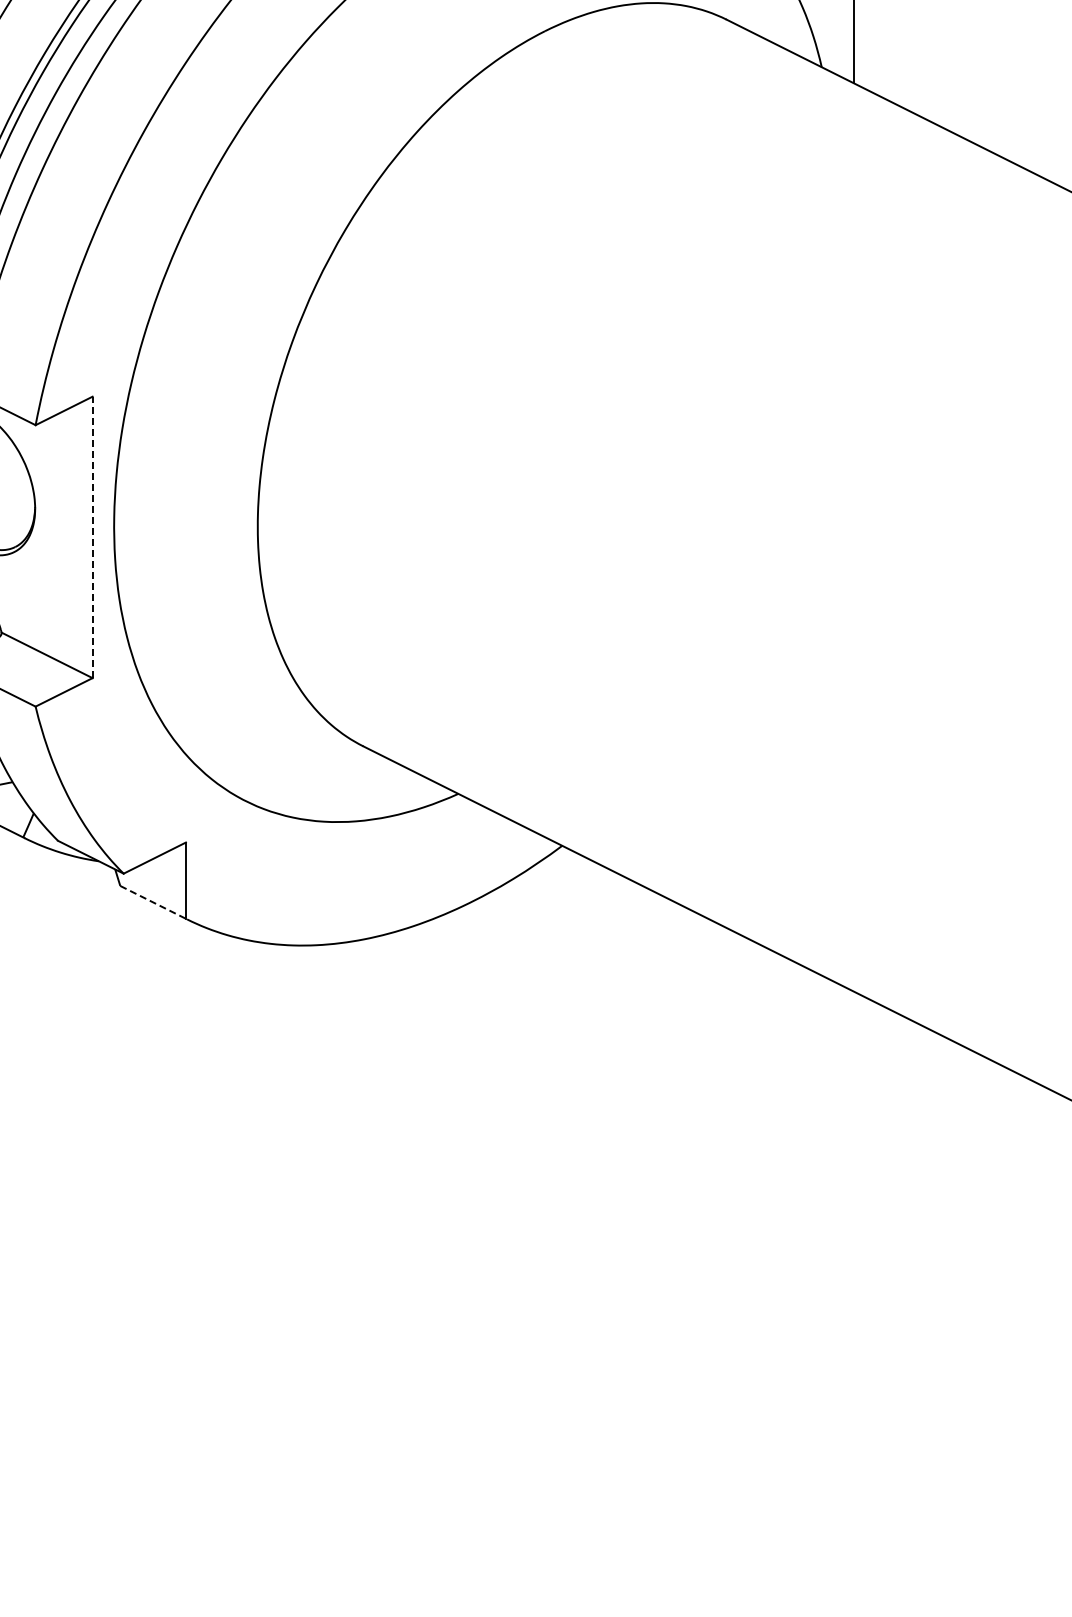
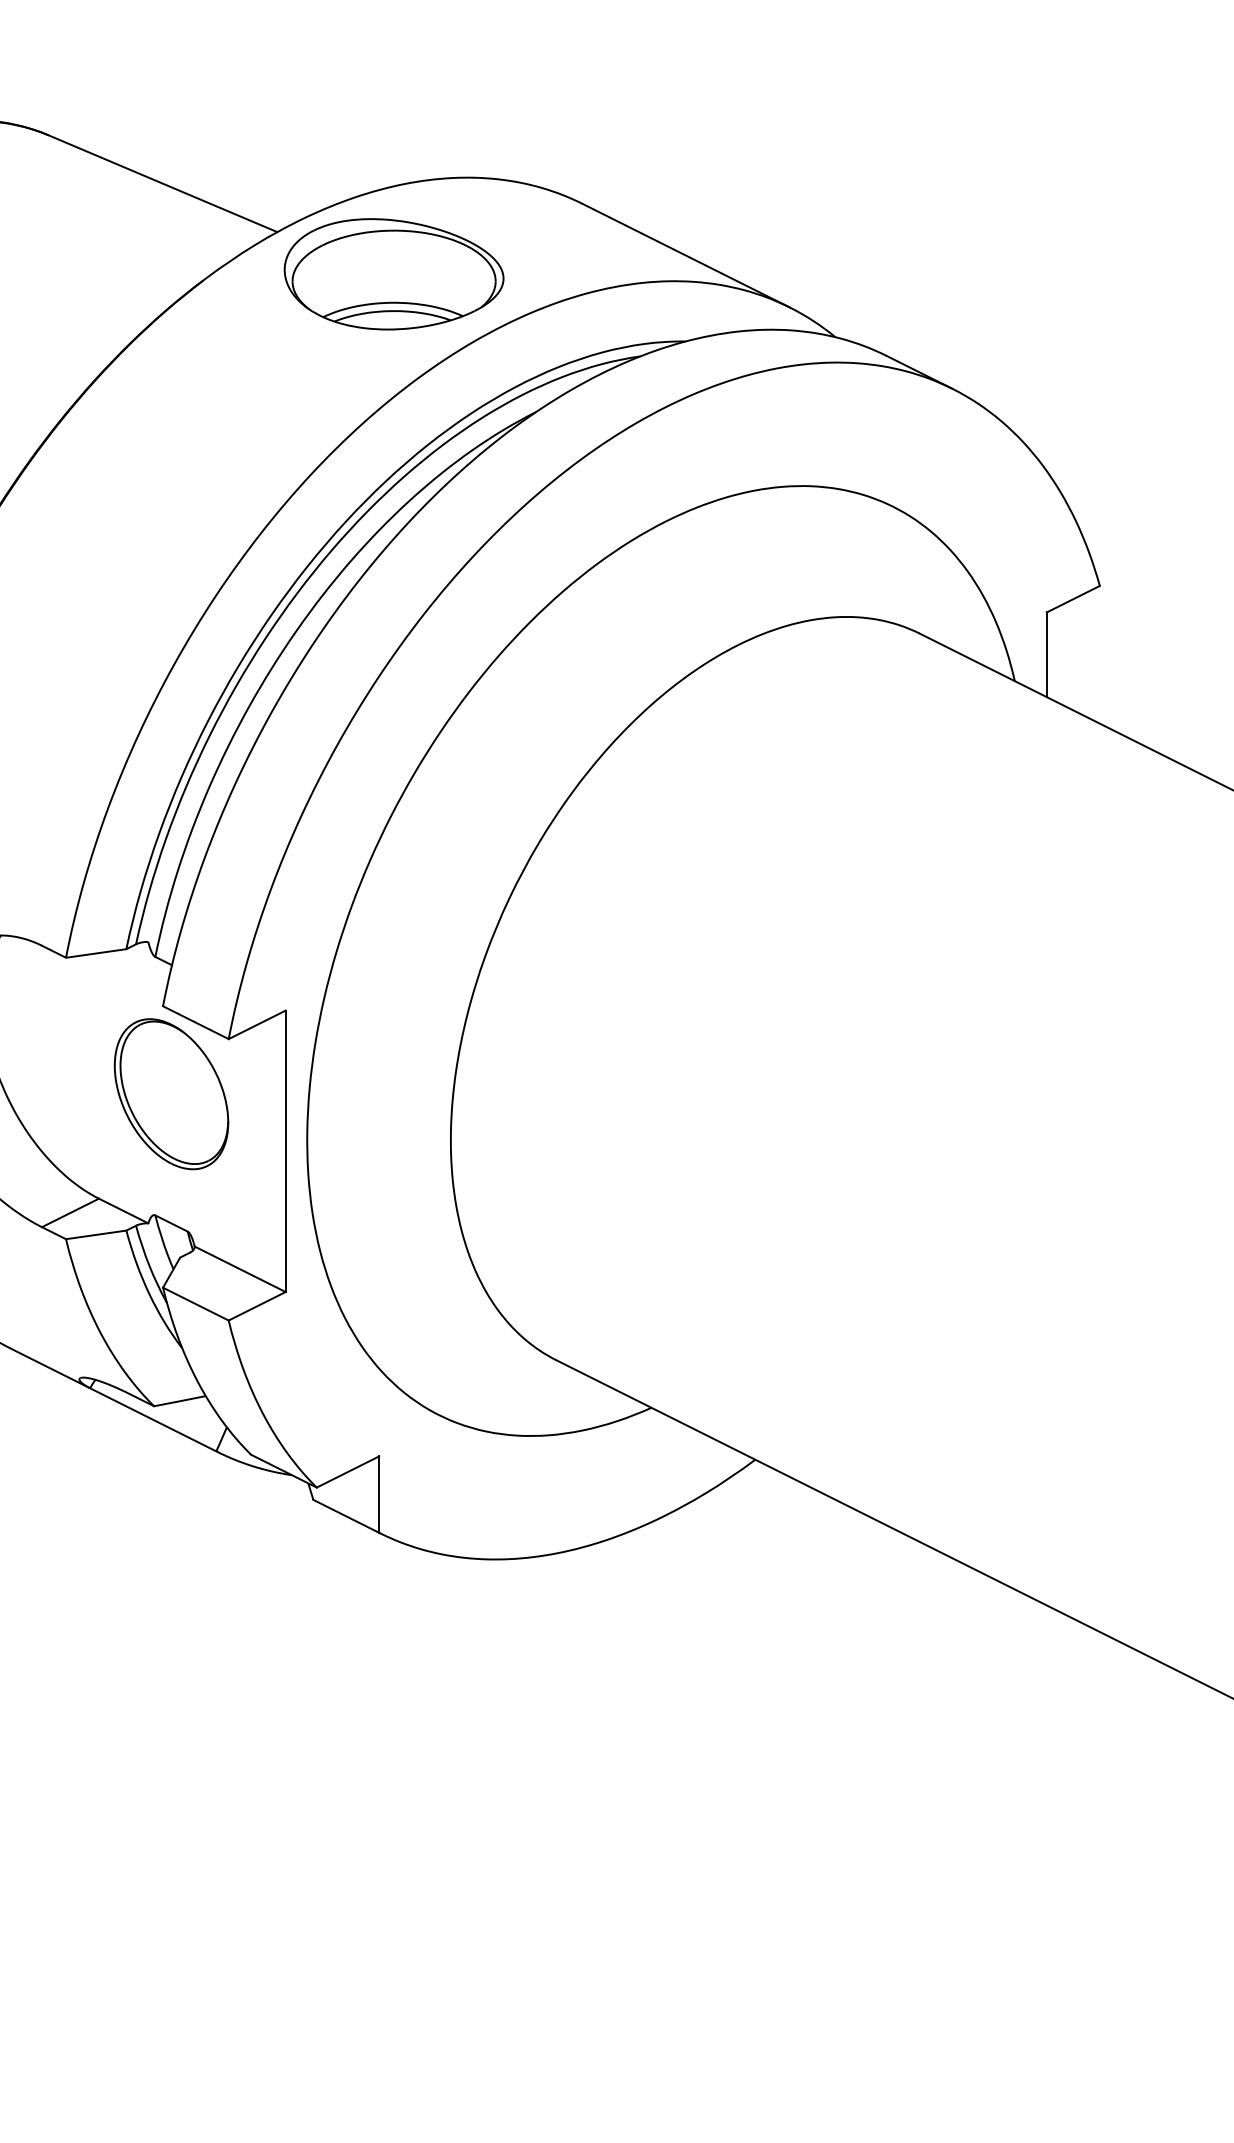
line: (92, 537) -> (285, 1151), dashed -> solid
line: (154, 902) -> (347, 1516), dashed -> solid

